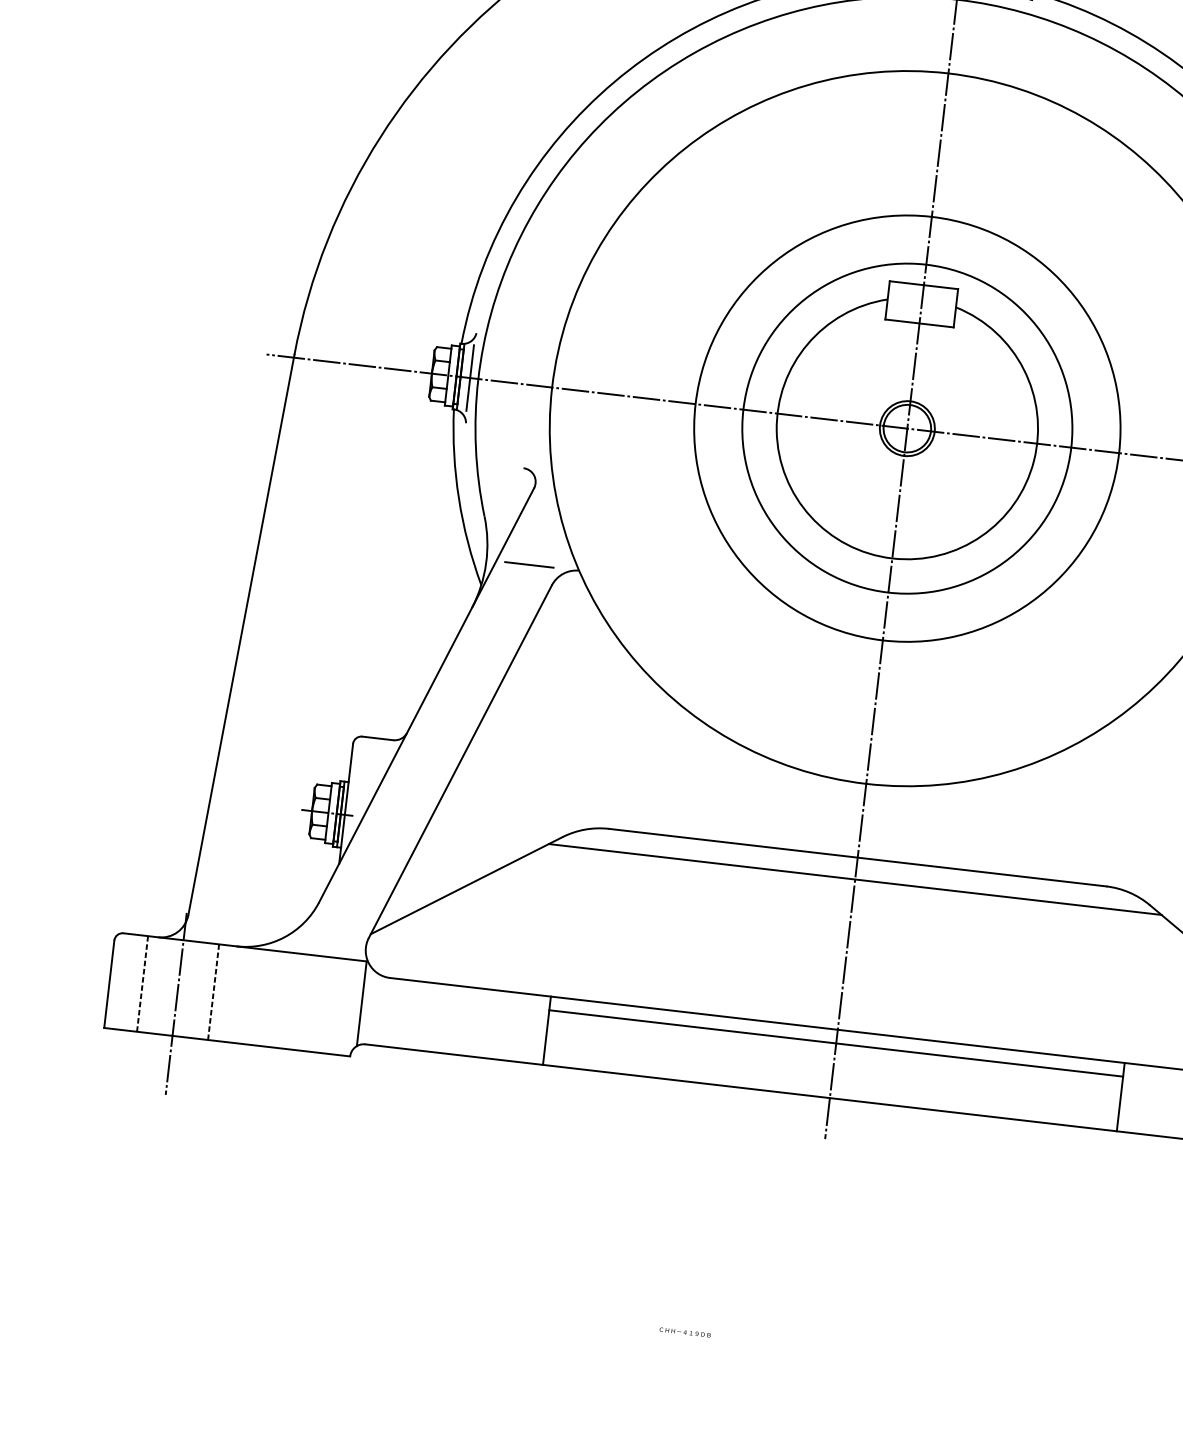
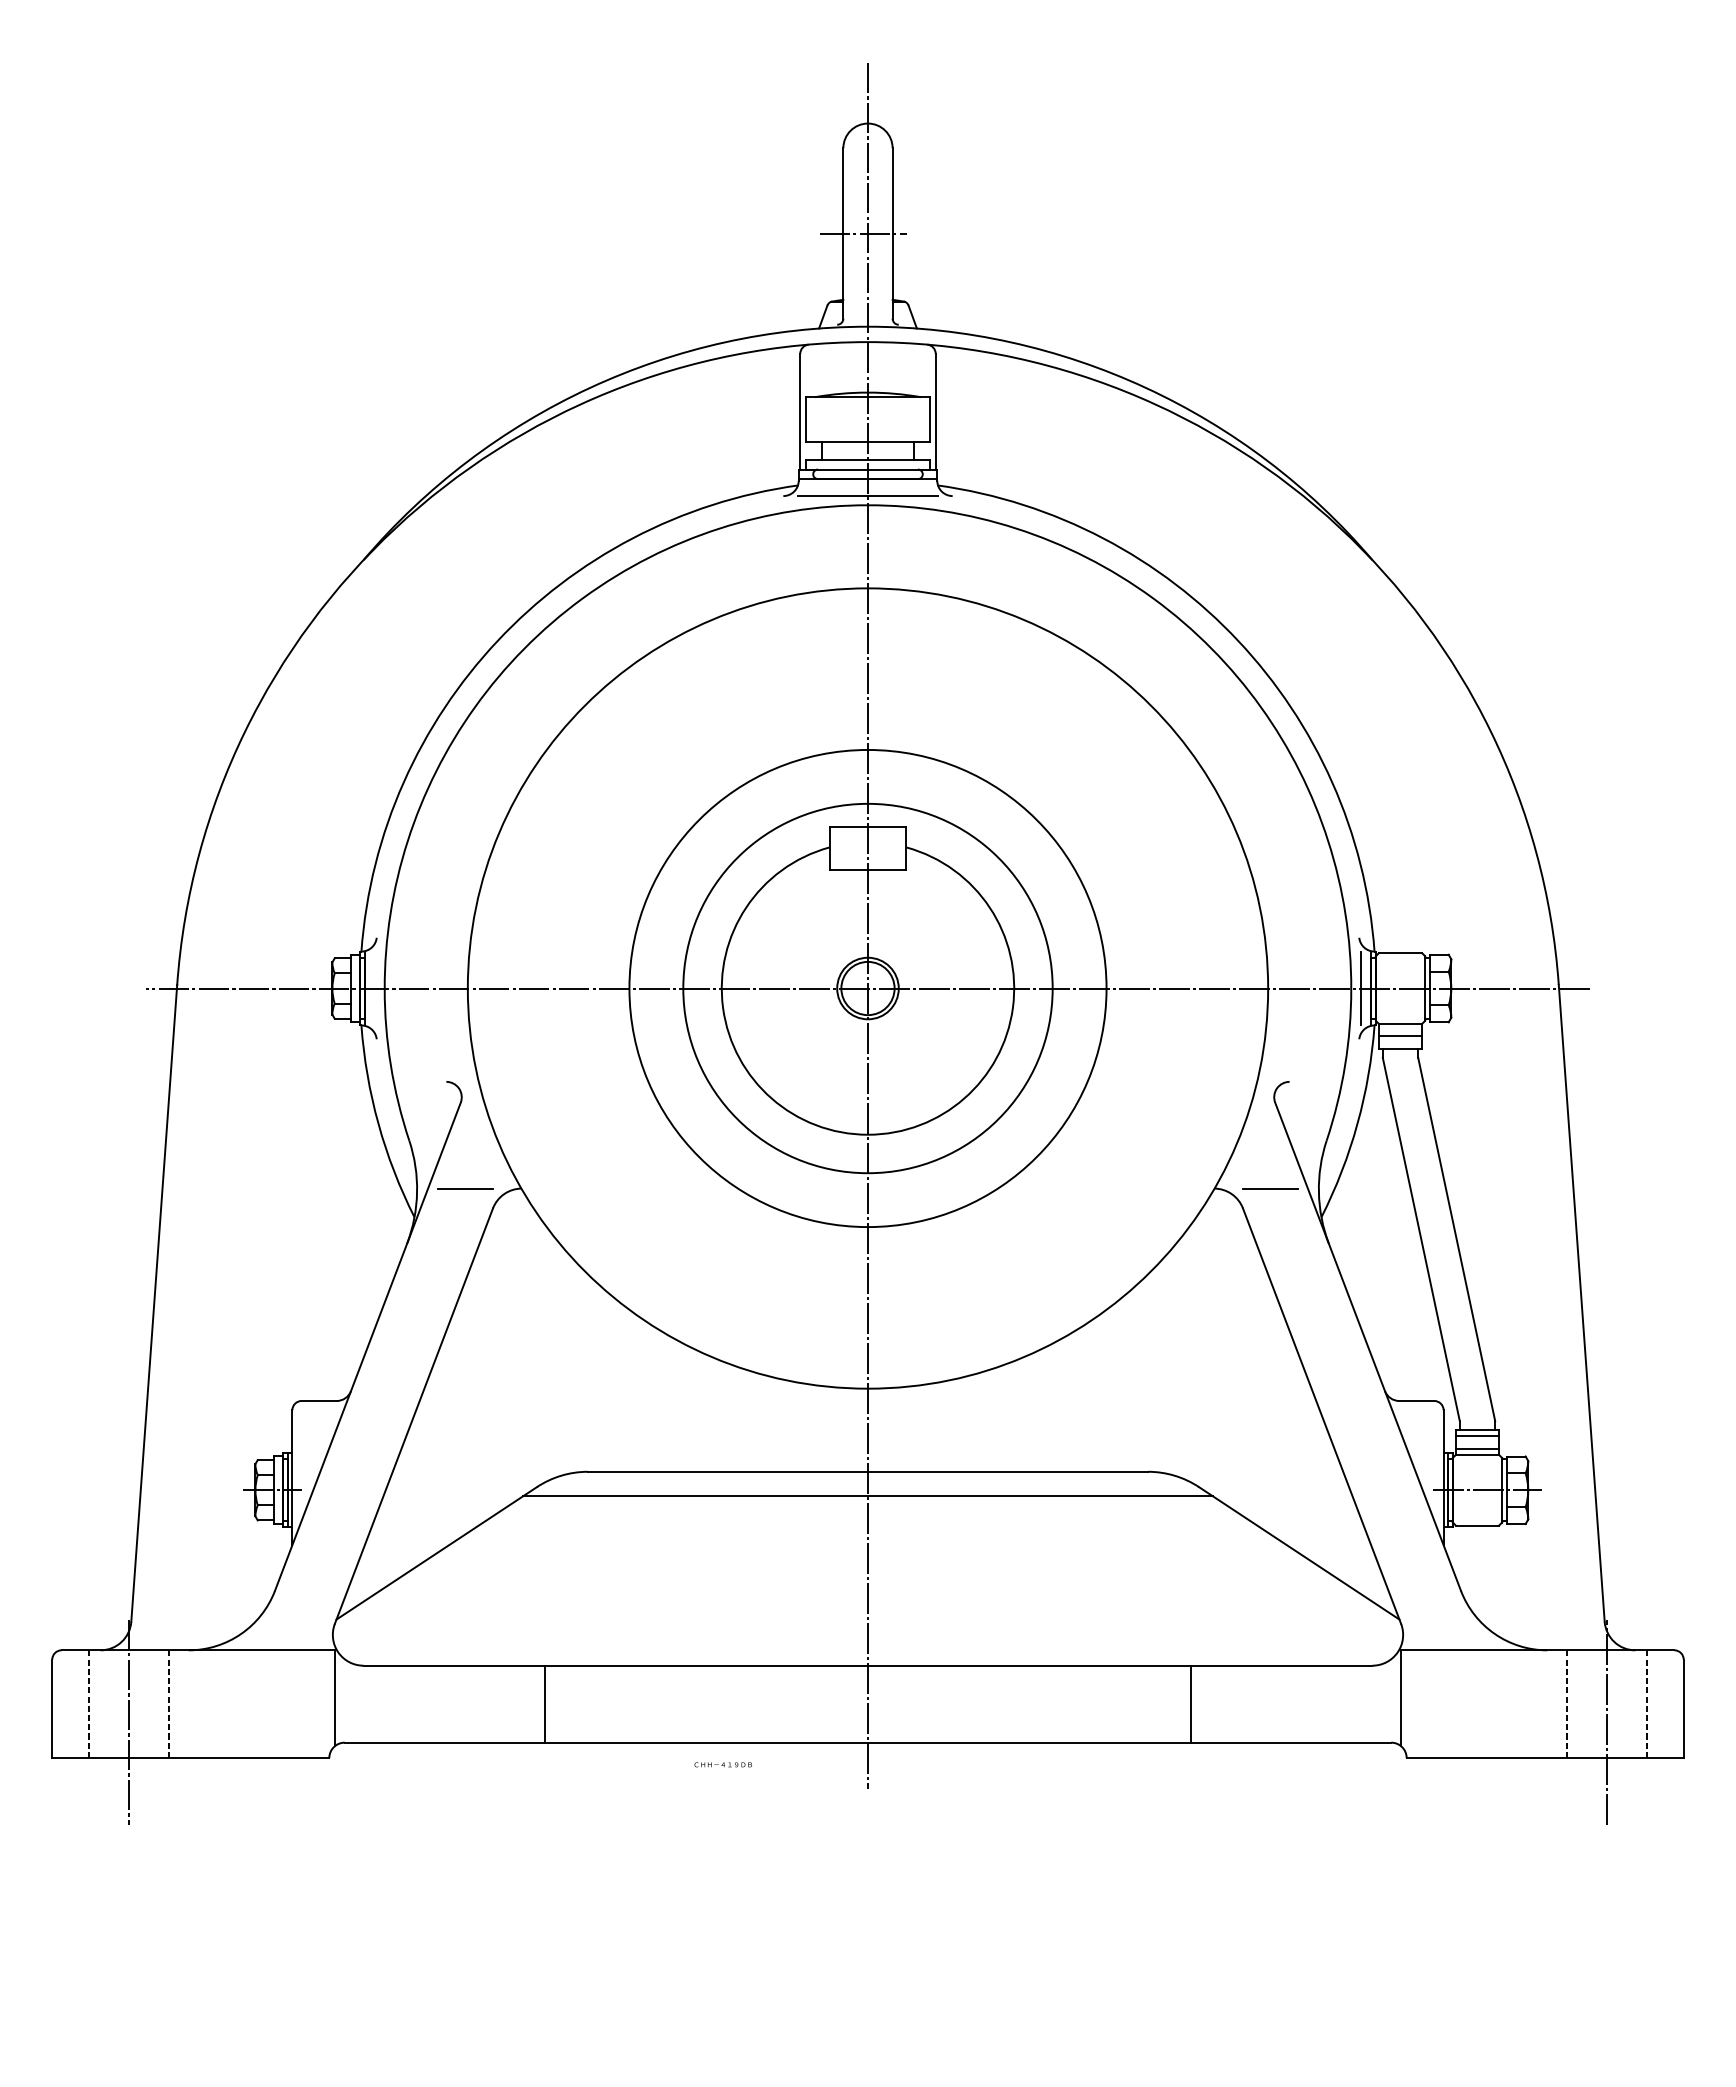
line: (470, 378) -> (375, 988), removed
line: (835, 1043) -> (867, 1681), removed
text: (684, 1332) -> (722, 1764), moved

